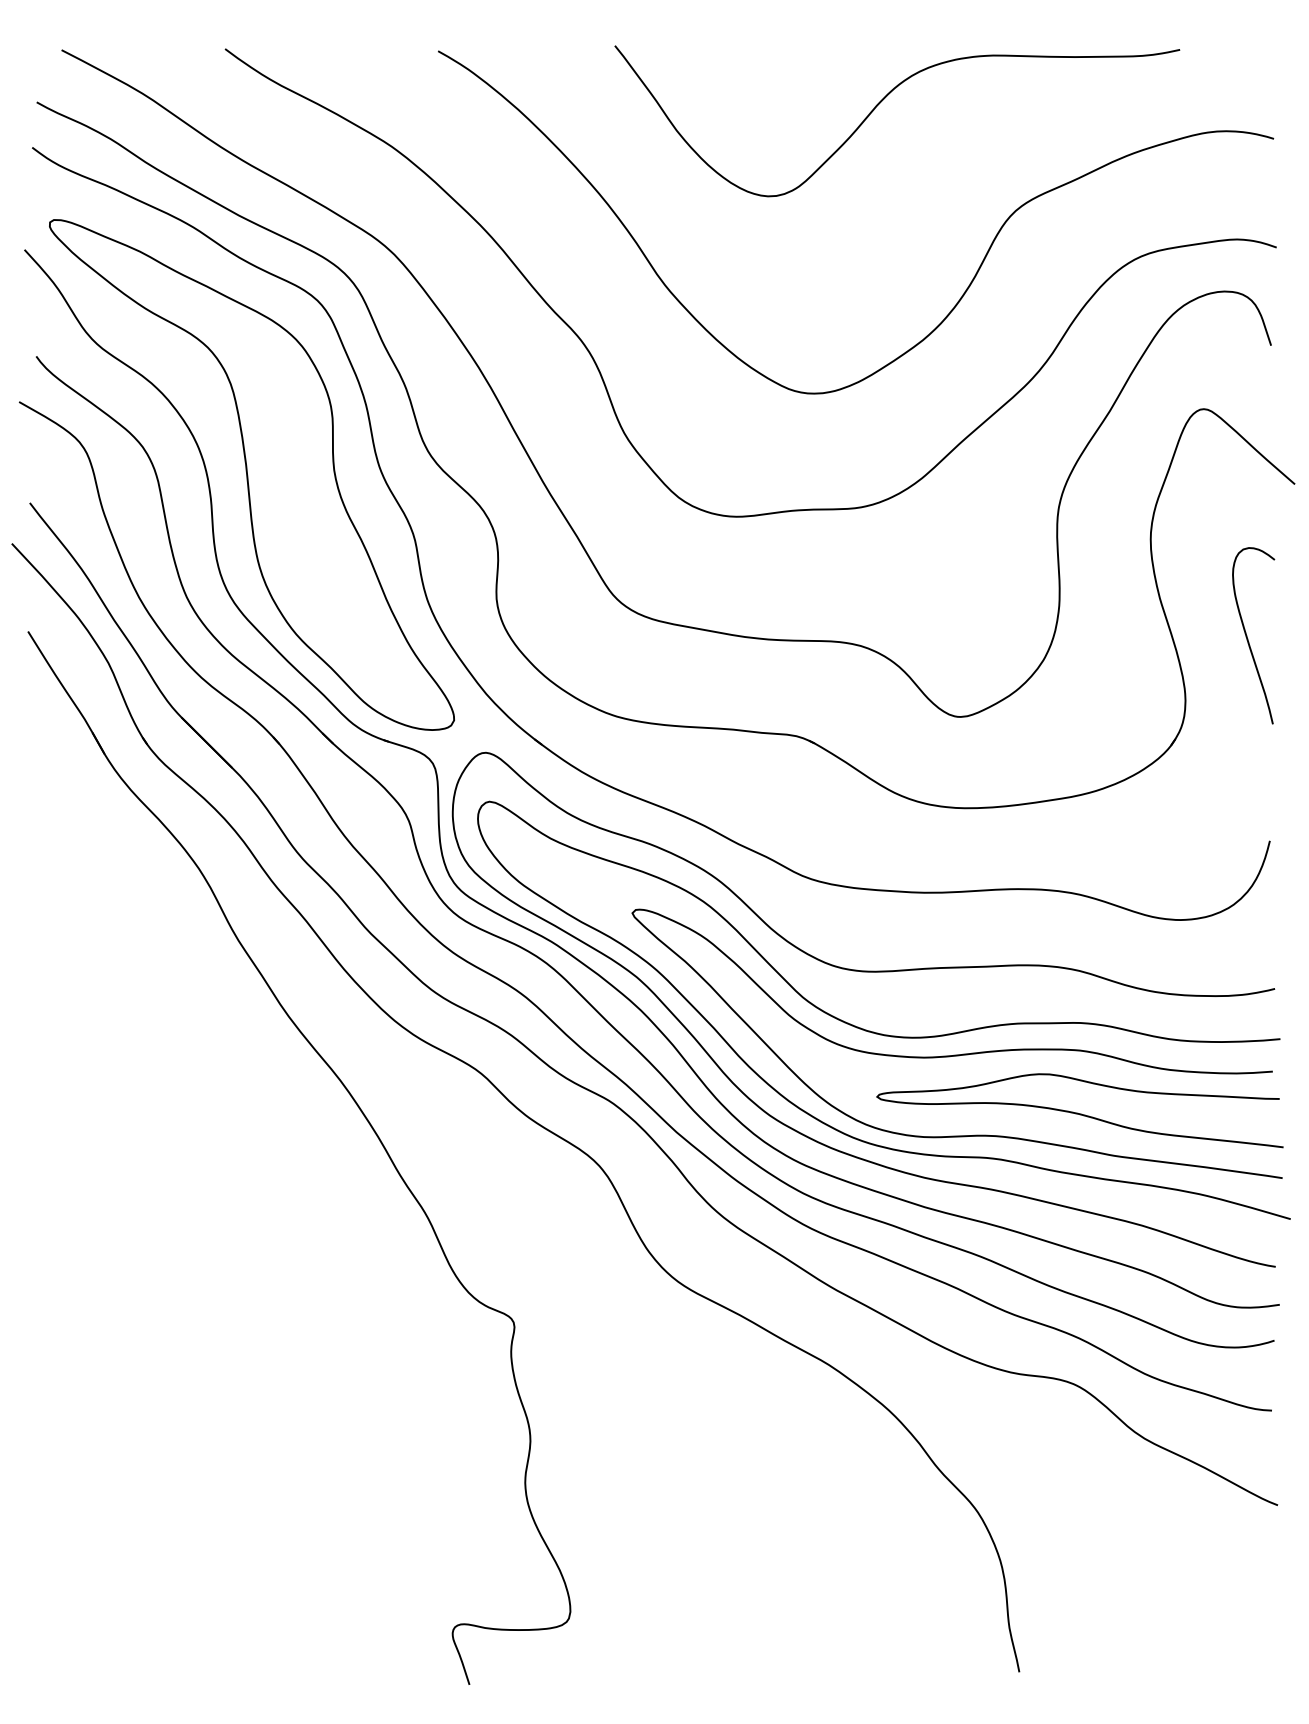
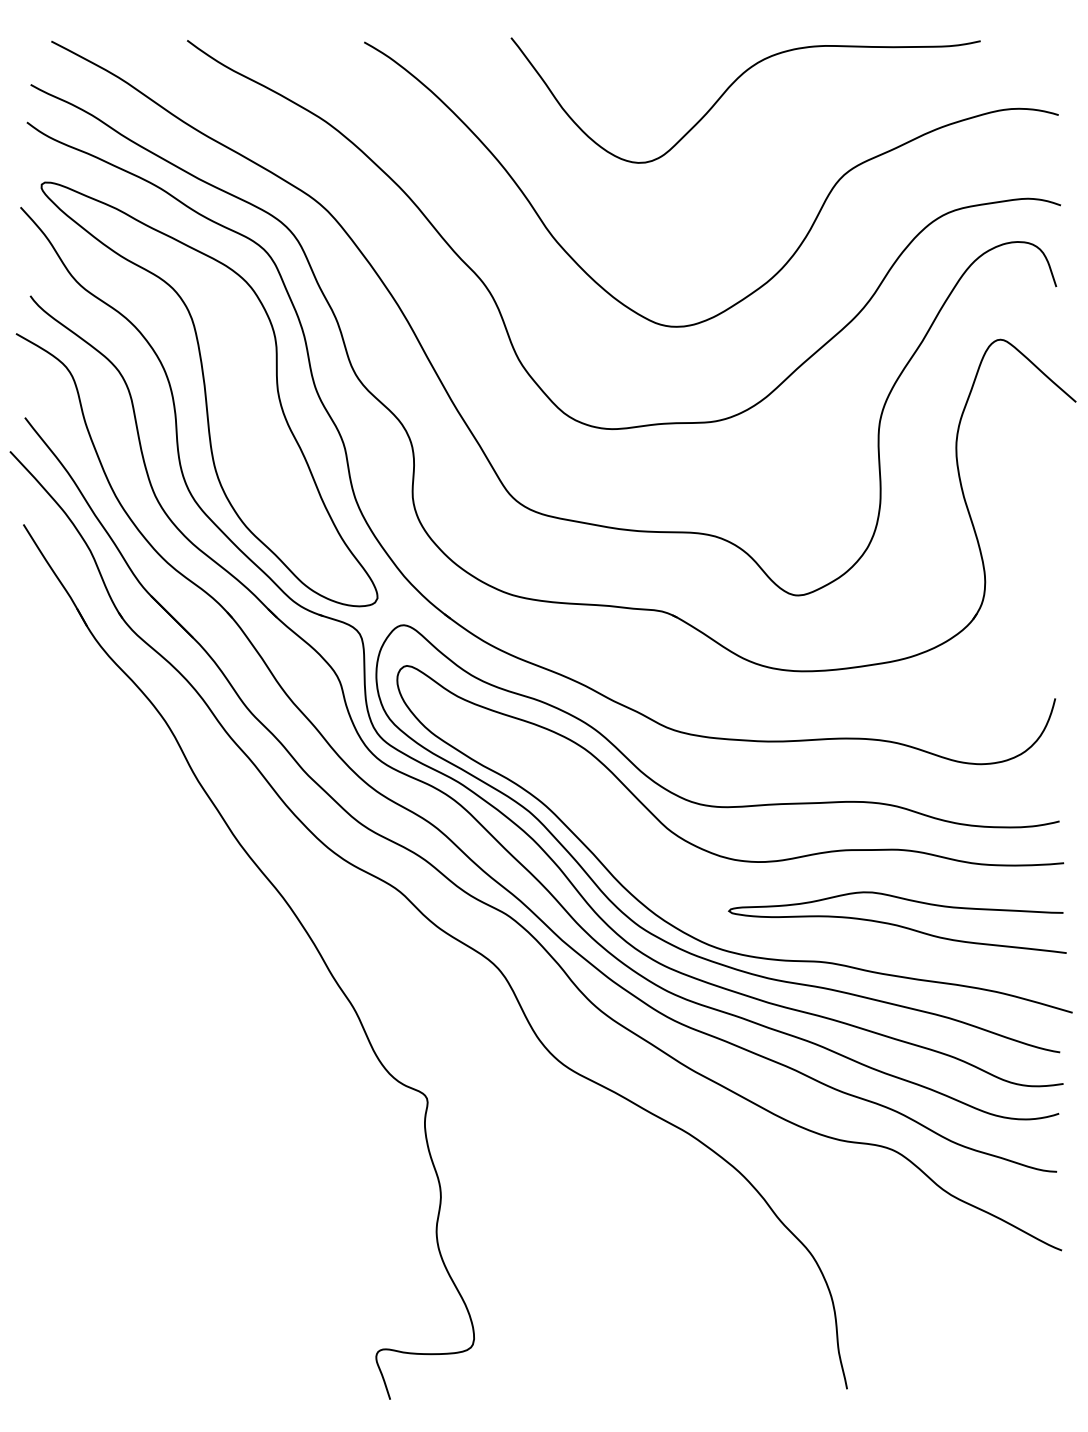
curve: (1248, 638) -> (1037, 530), removed
curve: (956, 1054) -> (794, 875), removed

